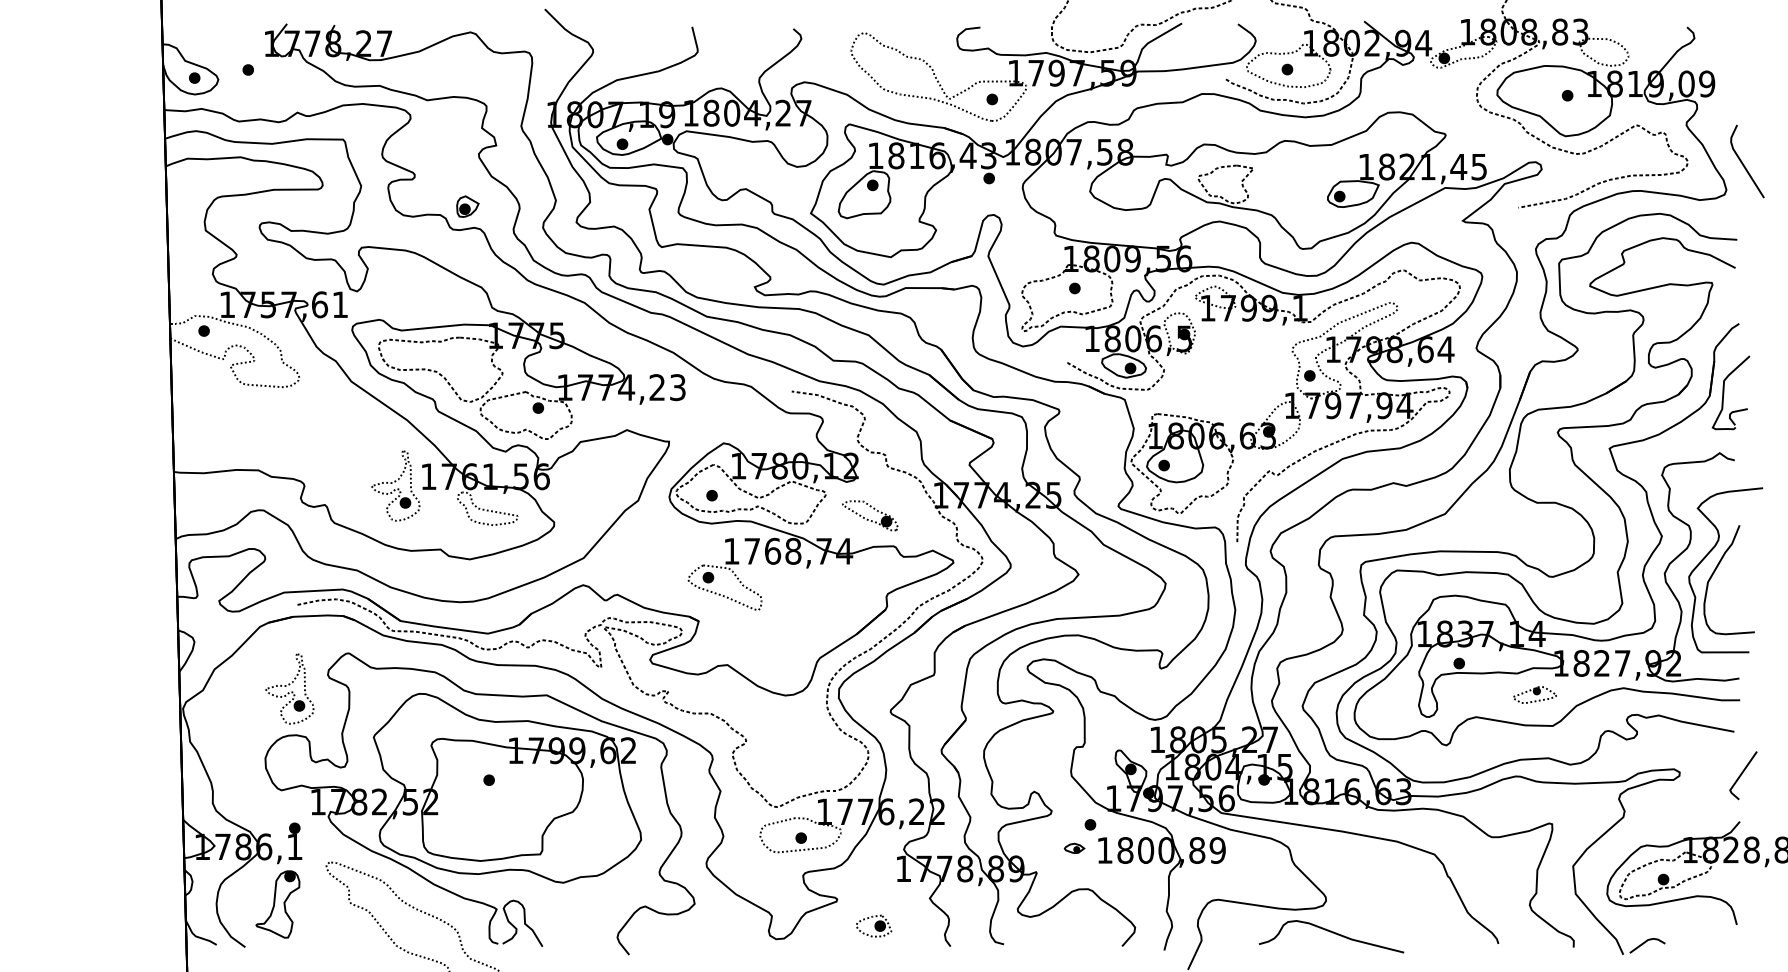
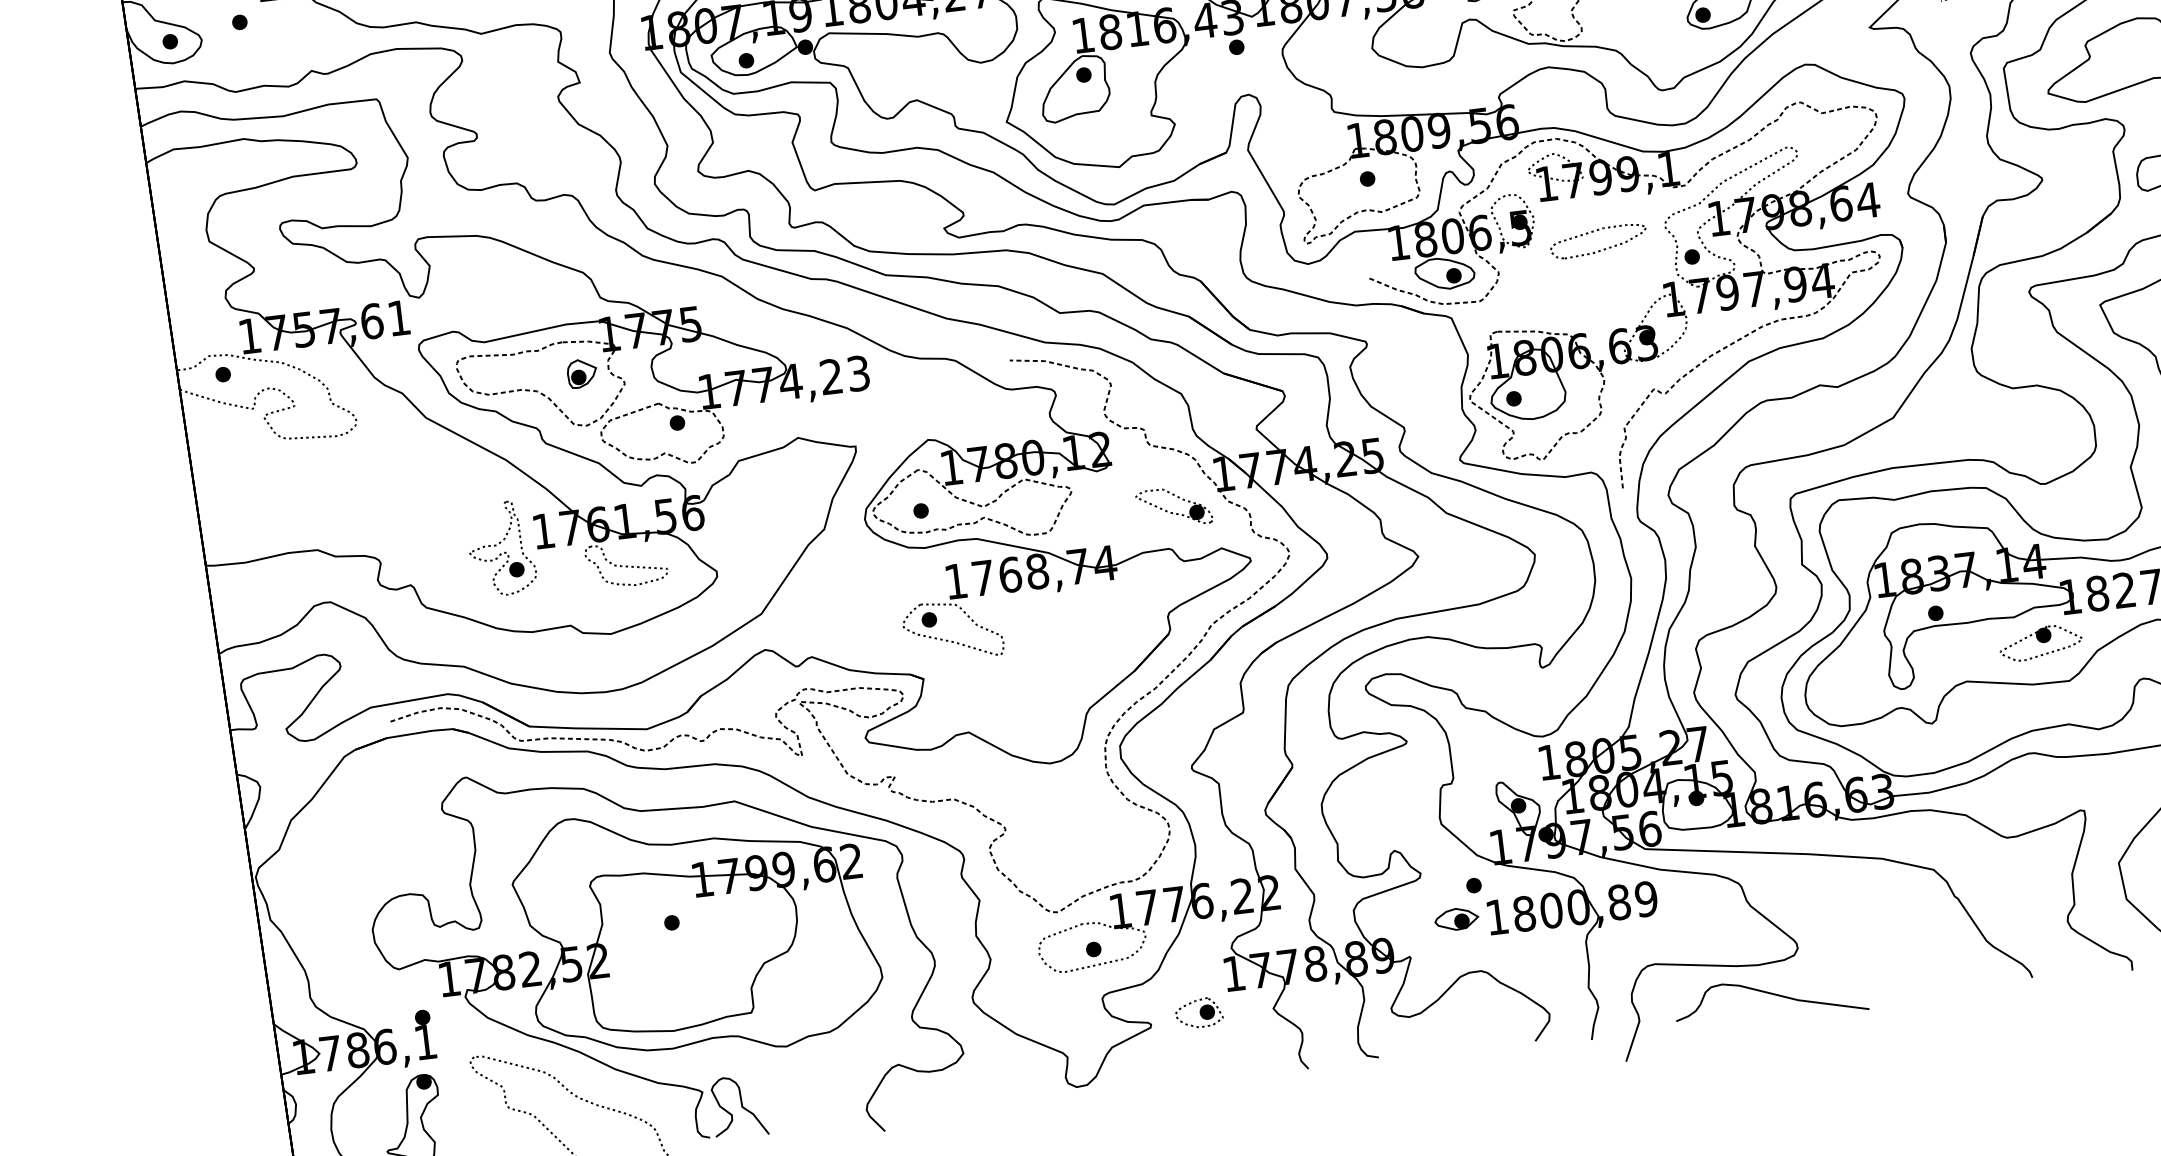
part: (467, 206) -> (581, 373), moved
part: (1244, 361) -> (1603, 248), added
part: (870, 515) -> (1174, 506), moved
part: (289, 688) -> (393, 833), removed
part: (1534, 694) -> (2040, 642), size x1.43
part: (1074, 848) -> (1456, 919), size x1.67
part: (874, 925) -> (1199, 1012), moved
curve: (1332, 933) -> (1771, 995), moved

